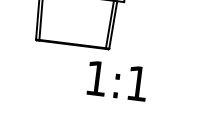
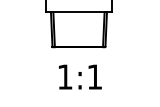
text: (117, 80) -> (80, 76), moved

